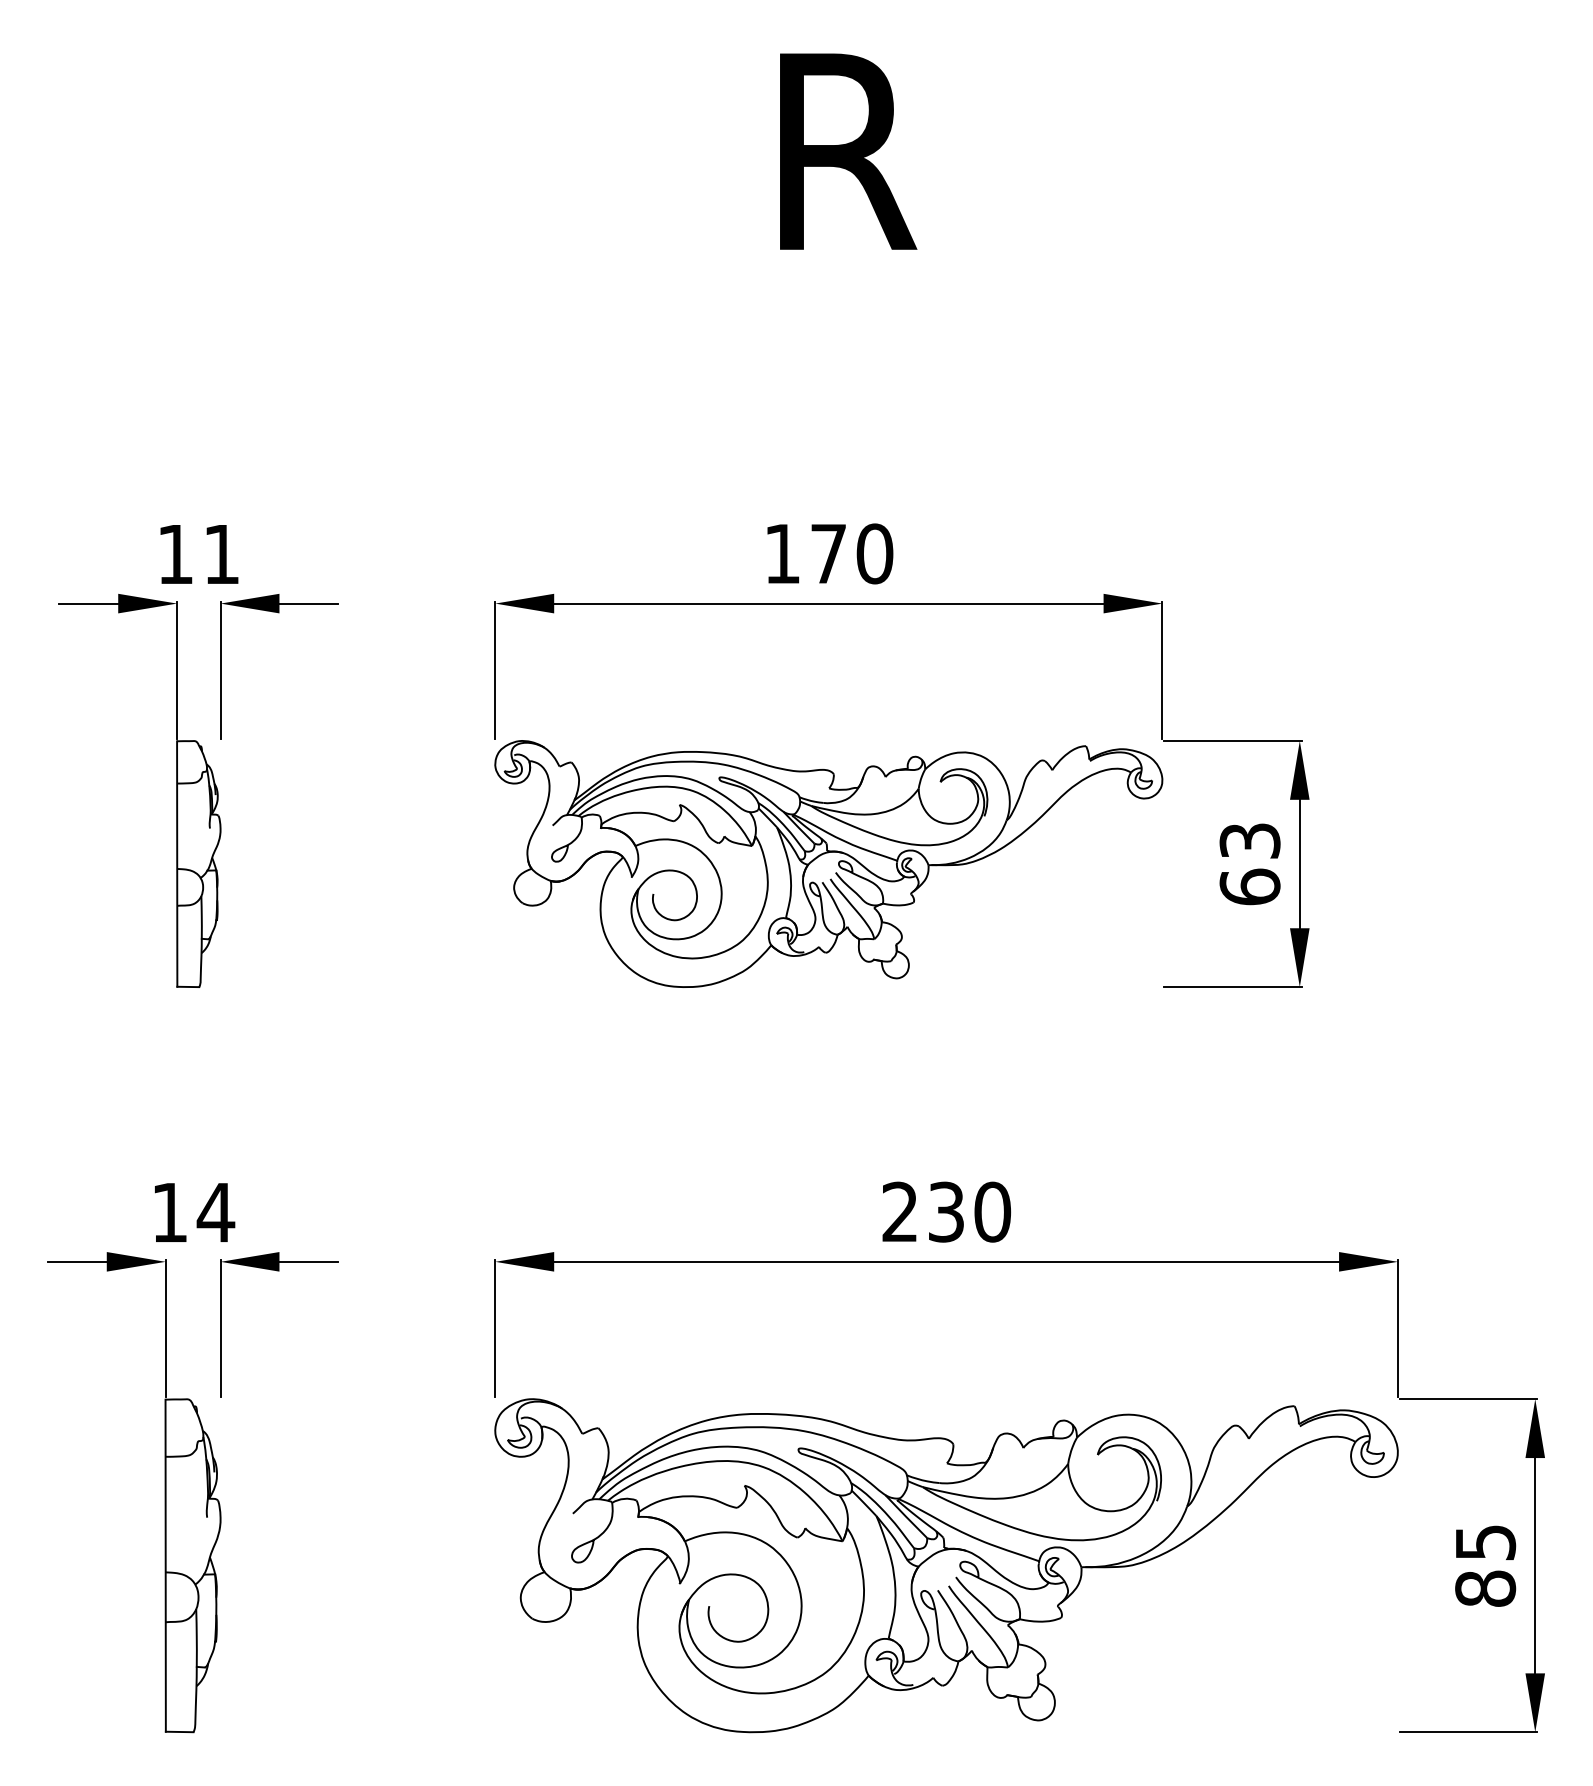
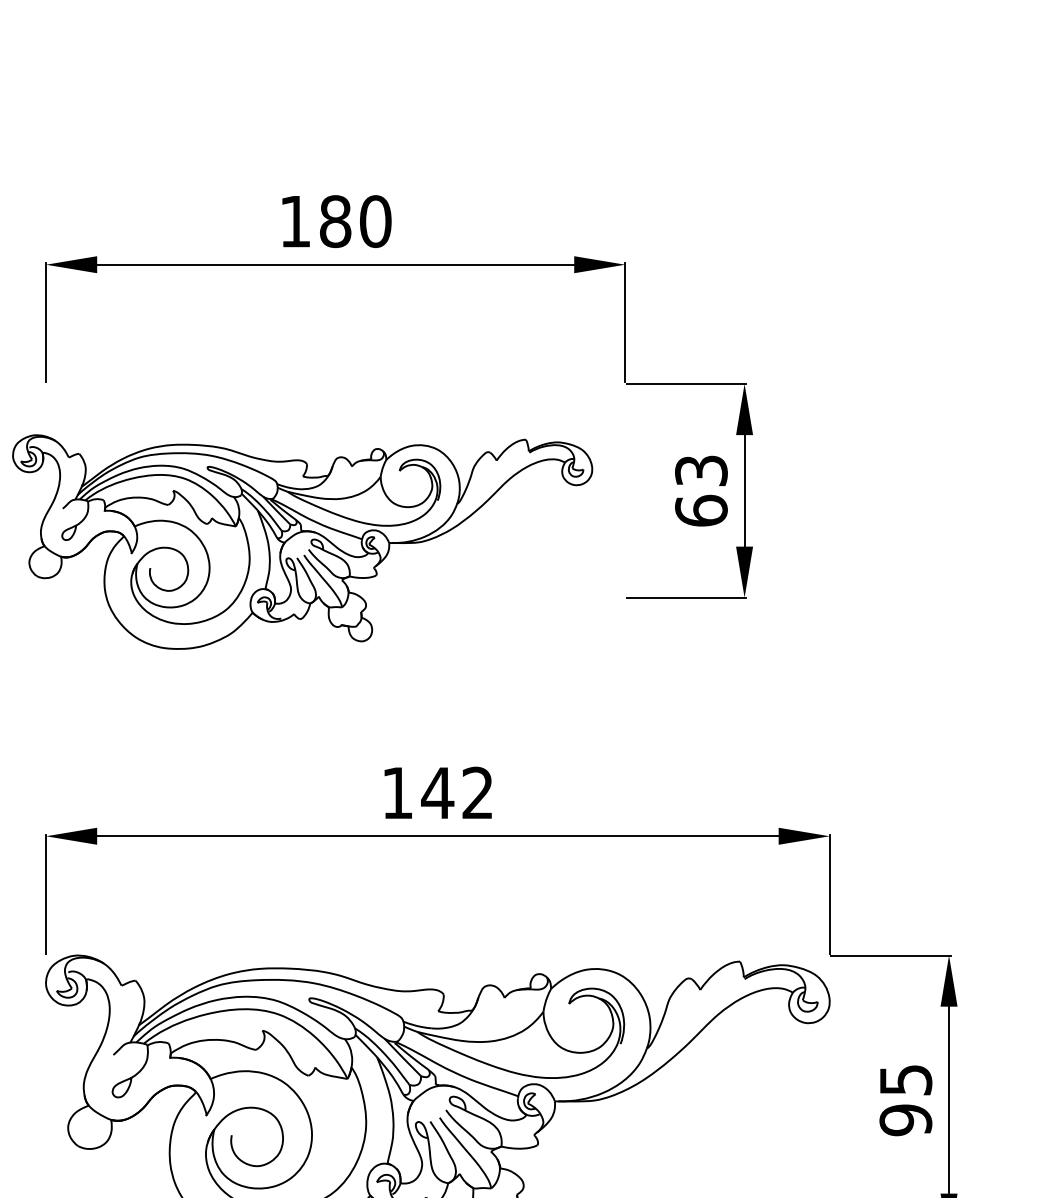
text: (828, 553) -> (335, 221), 170 -> 180
part: (828, 863) -> (302, 541), moved
text: (946, 1211) -> (437, 792), 230 -> 142
text: (1485, 1588) -> (905, 1119), 85 -> 95

